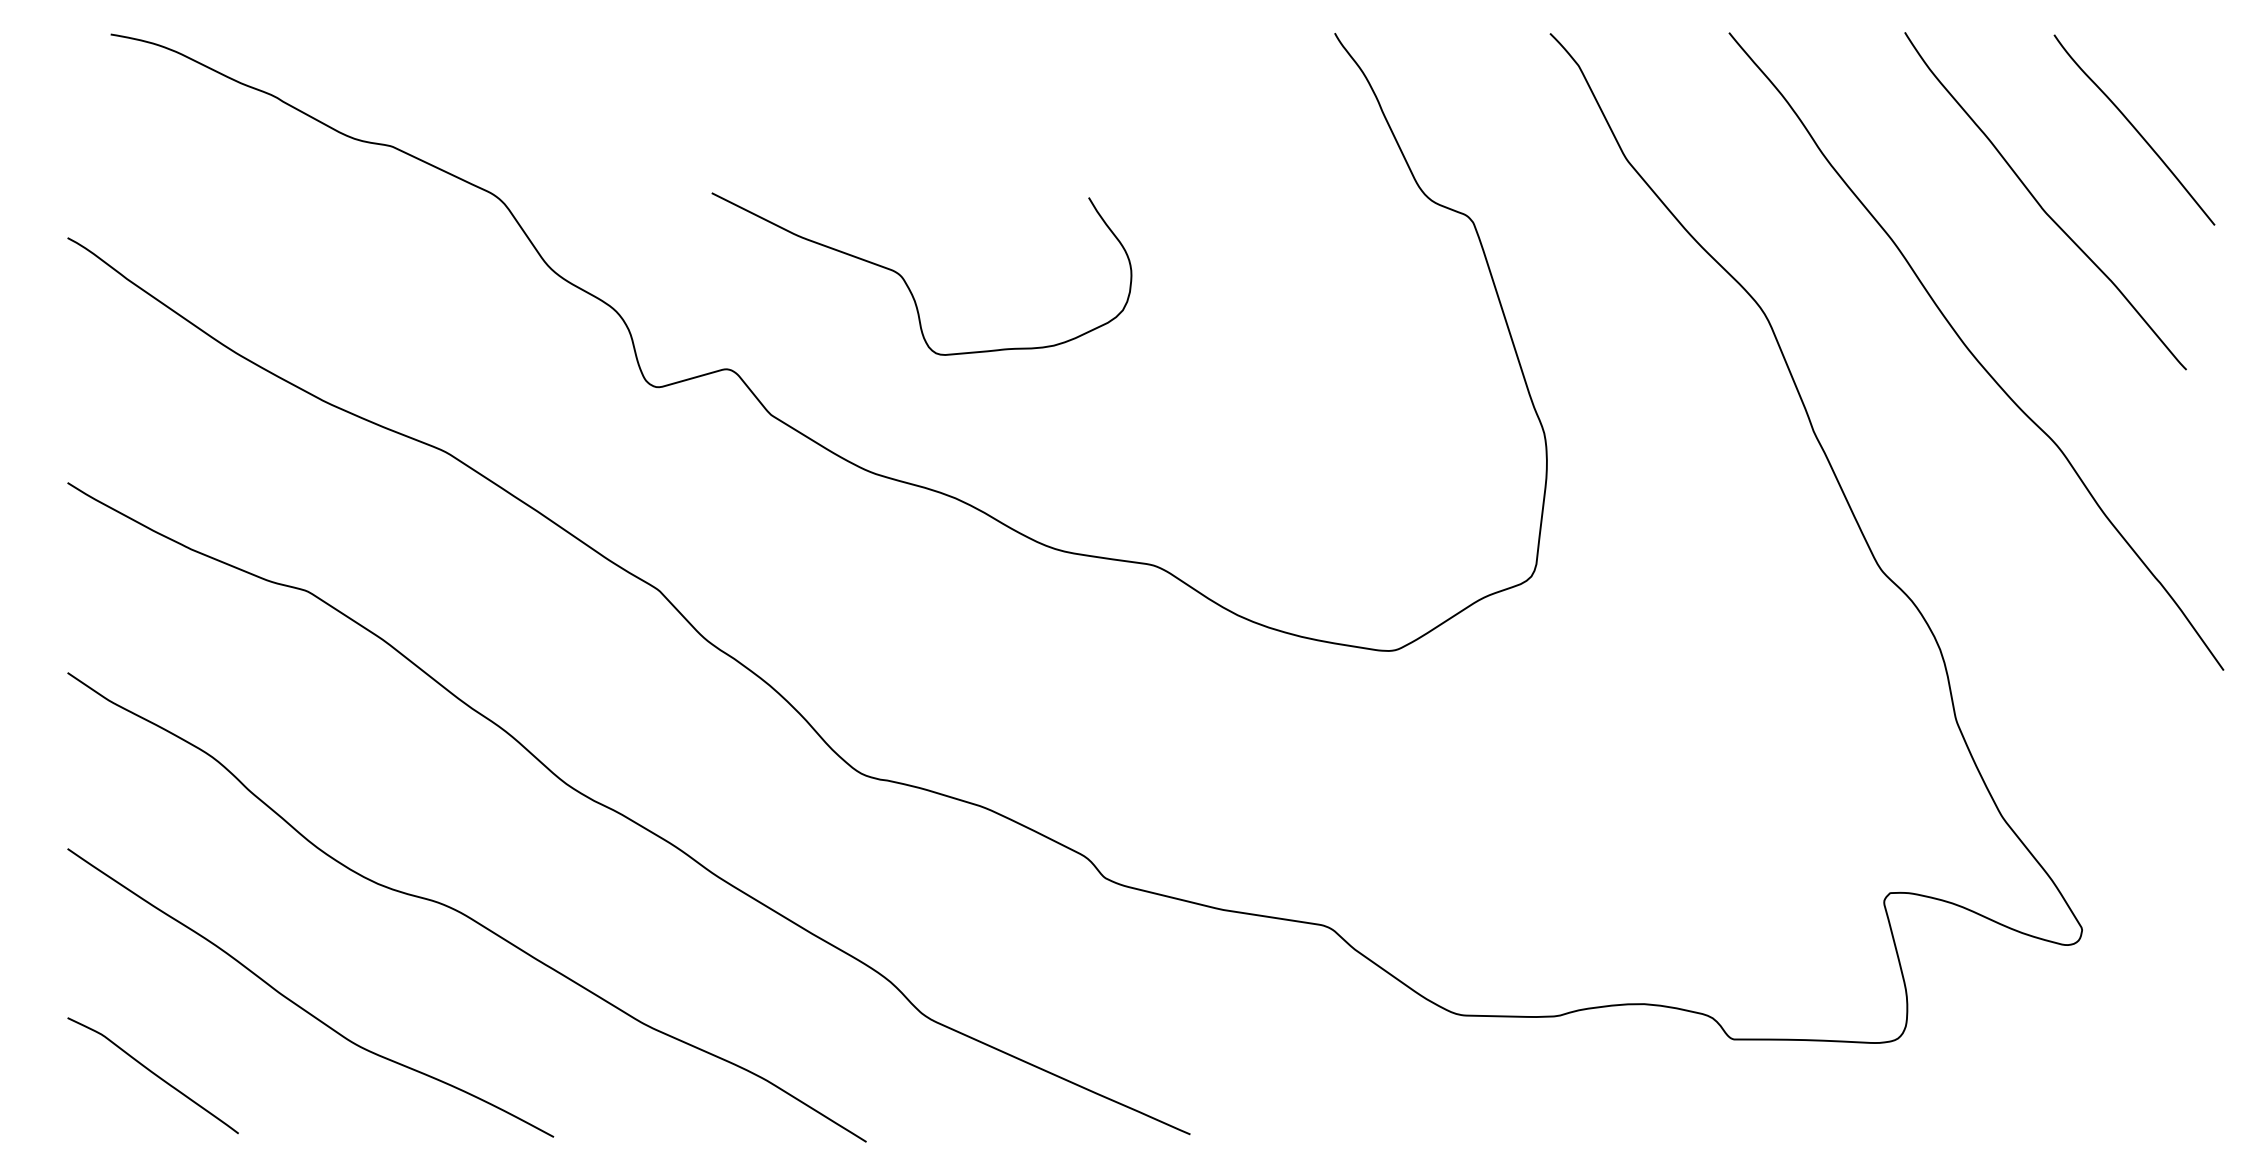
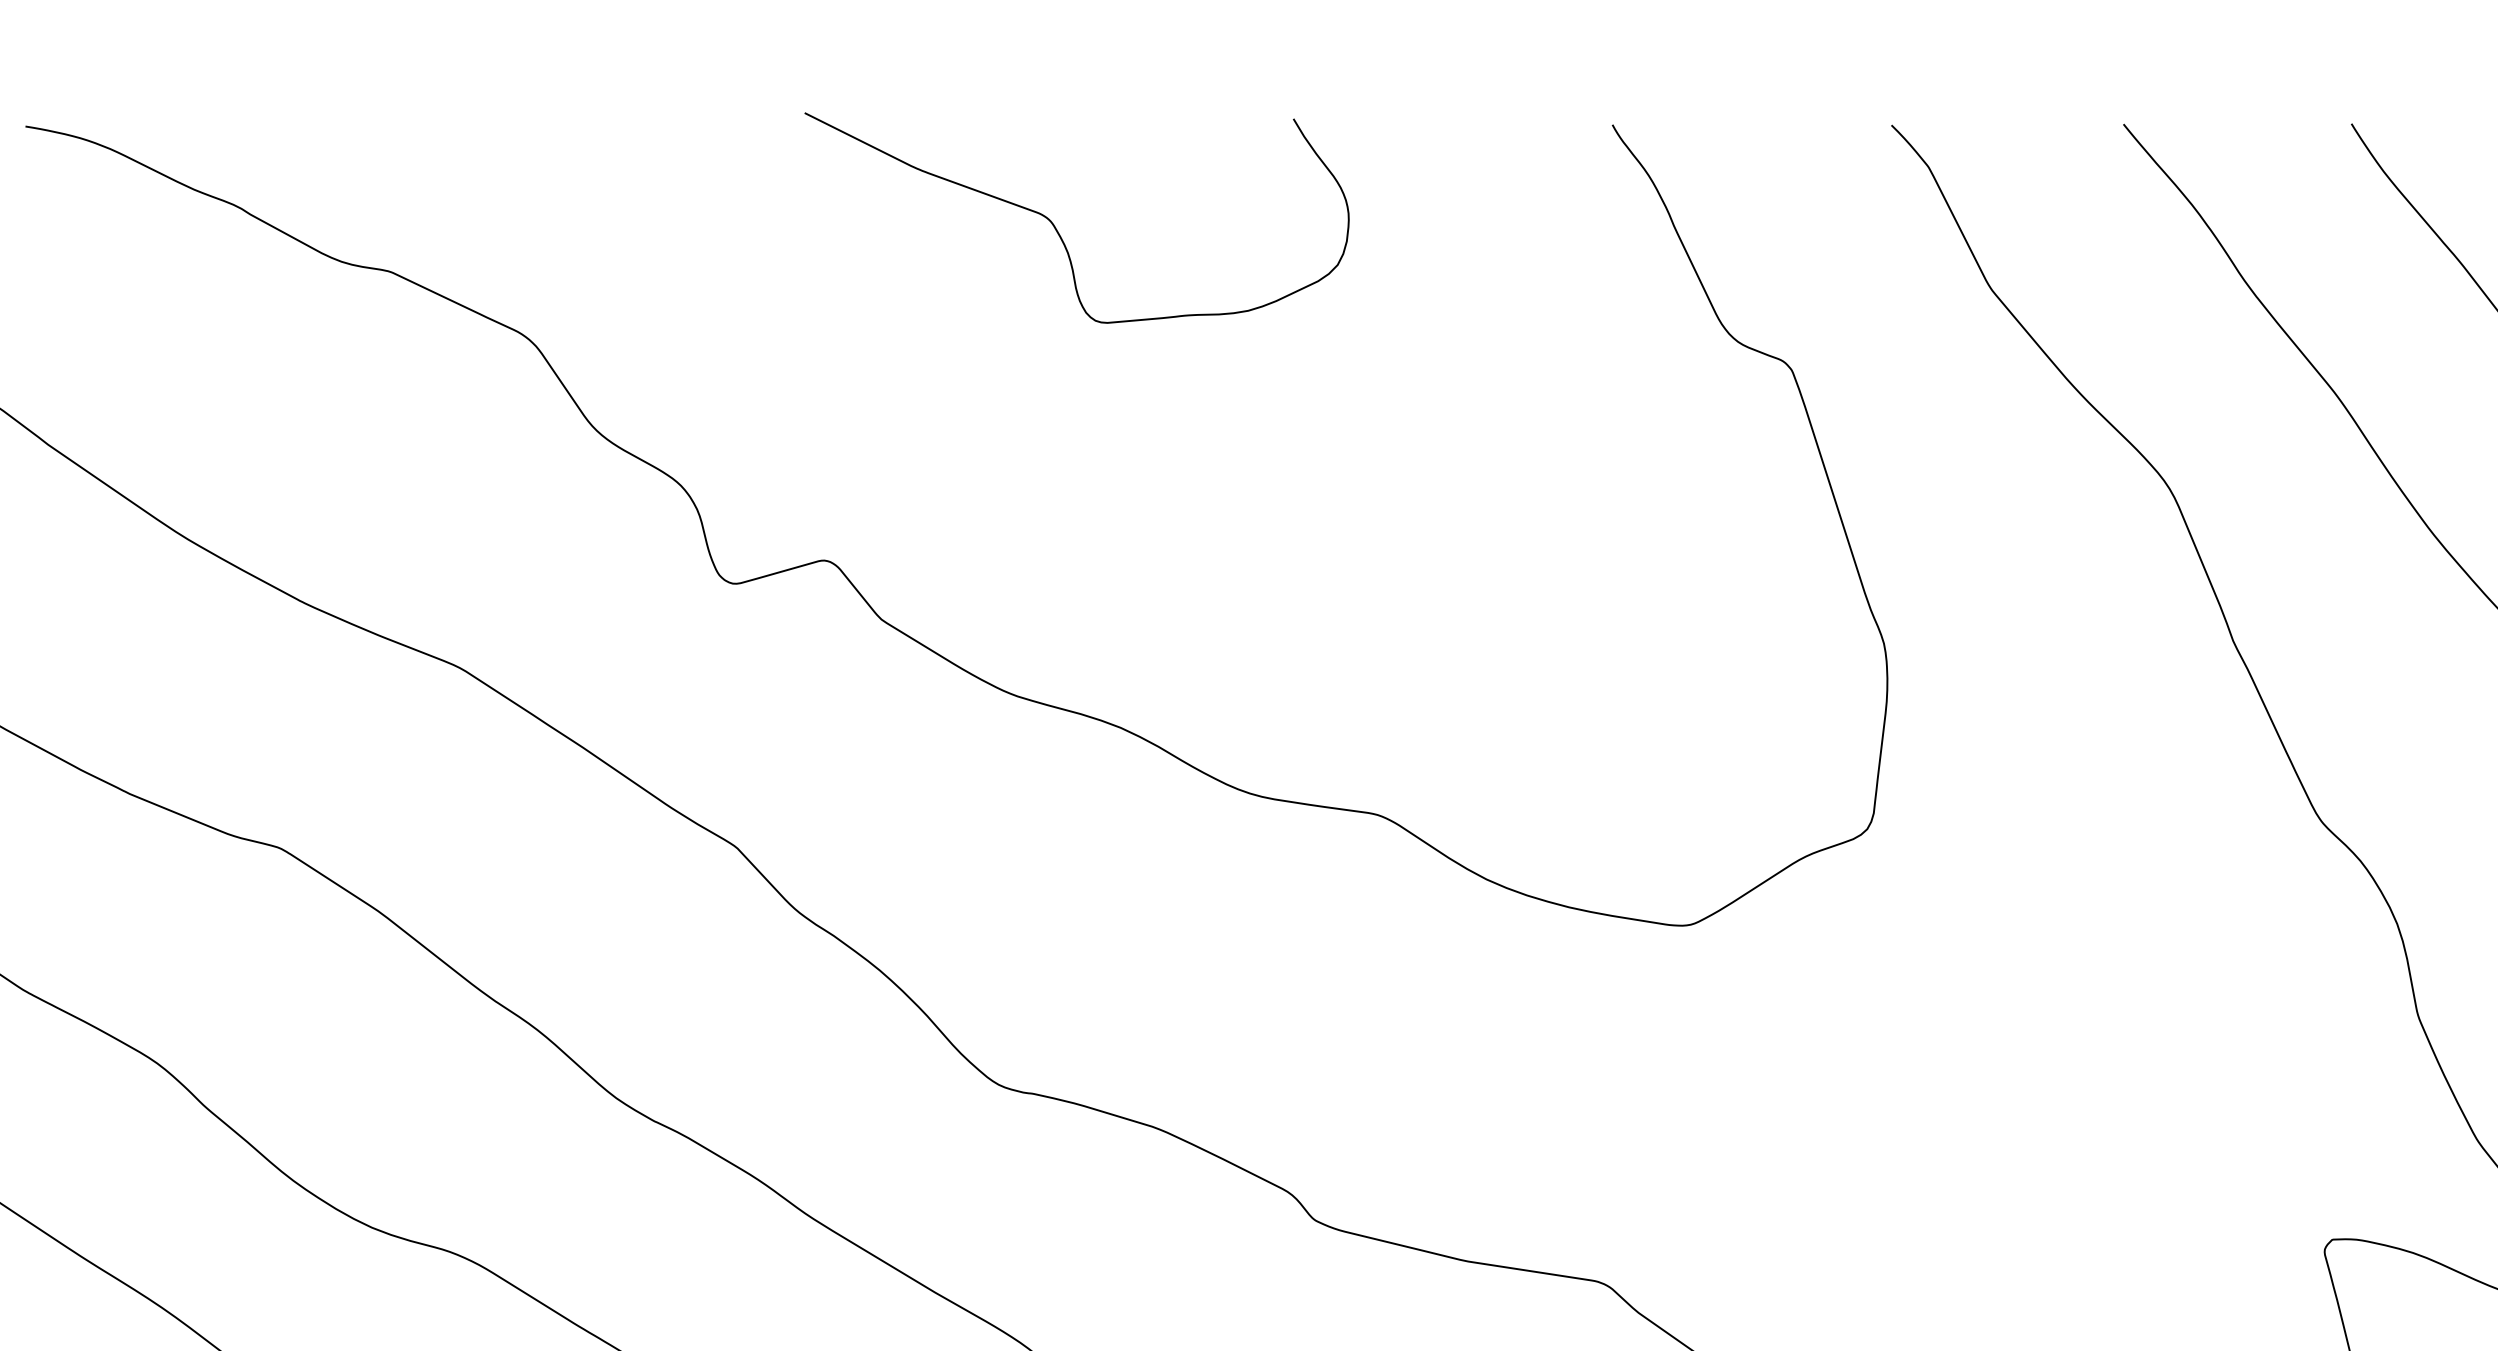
curve: (907, 283) -> (1058, 230), moved

